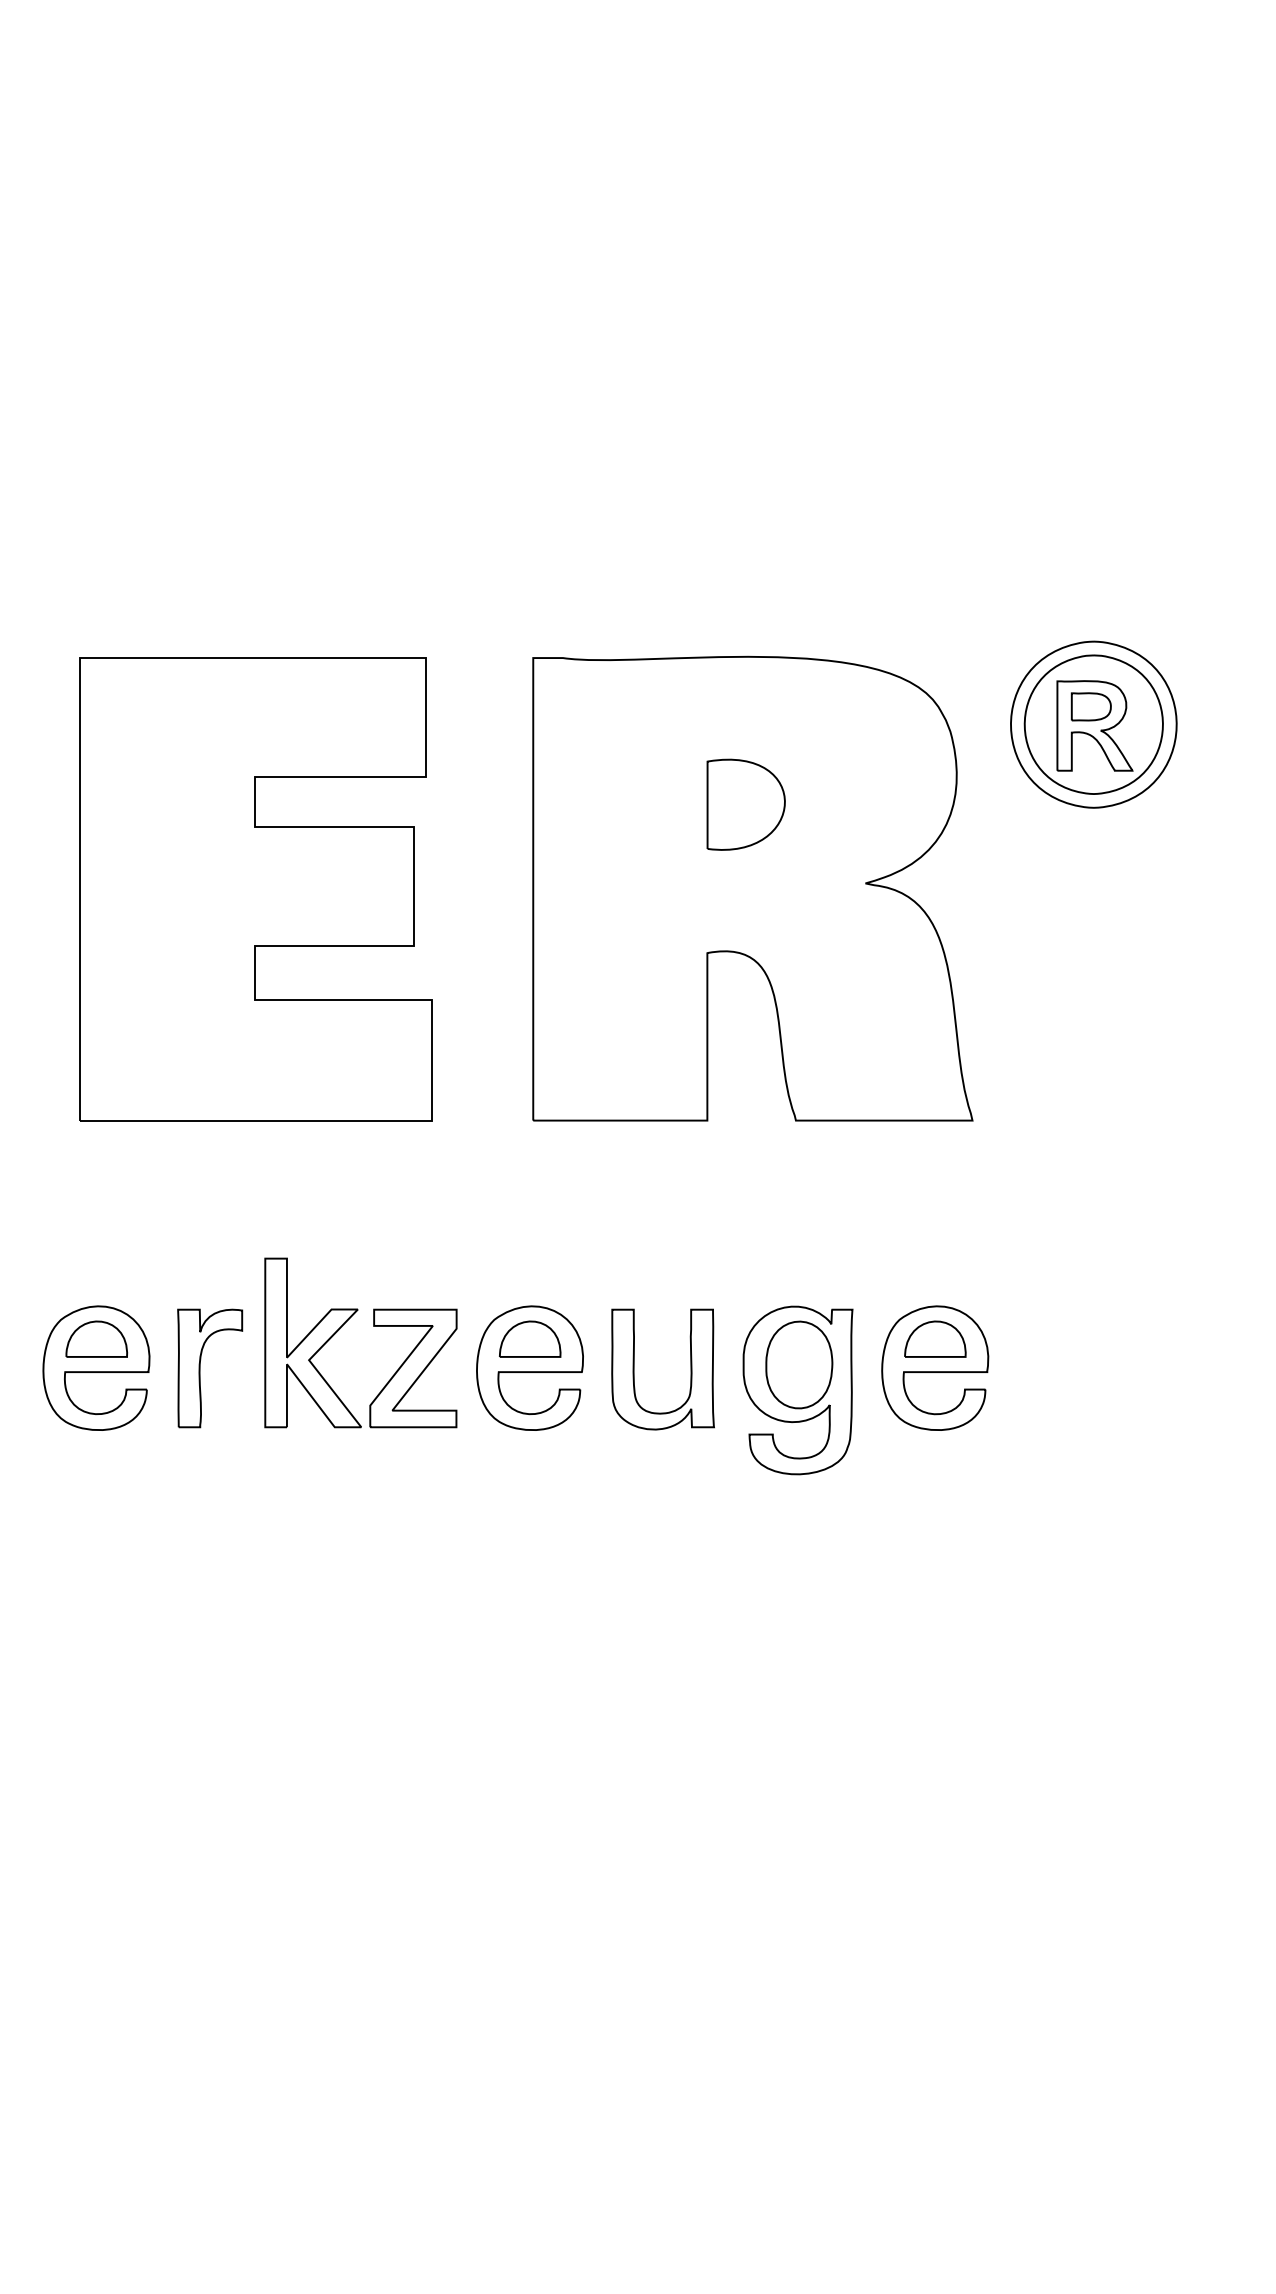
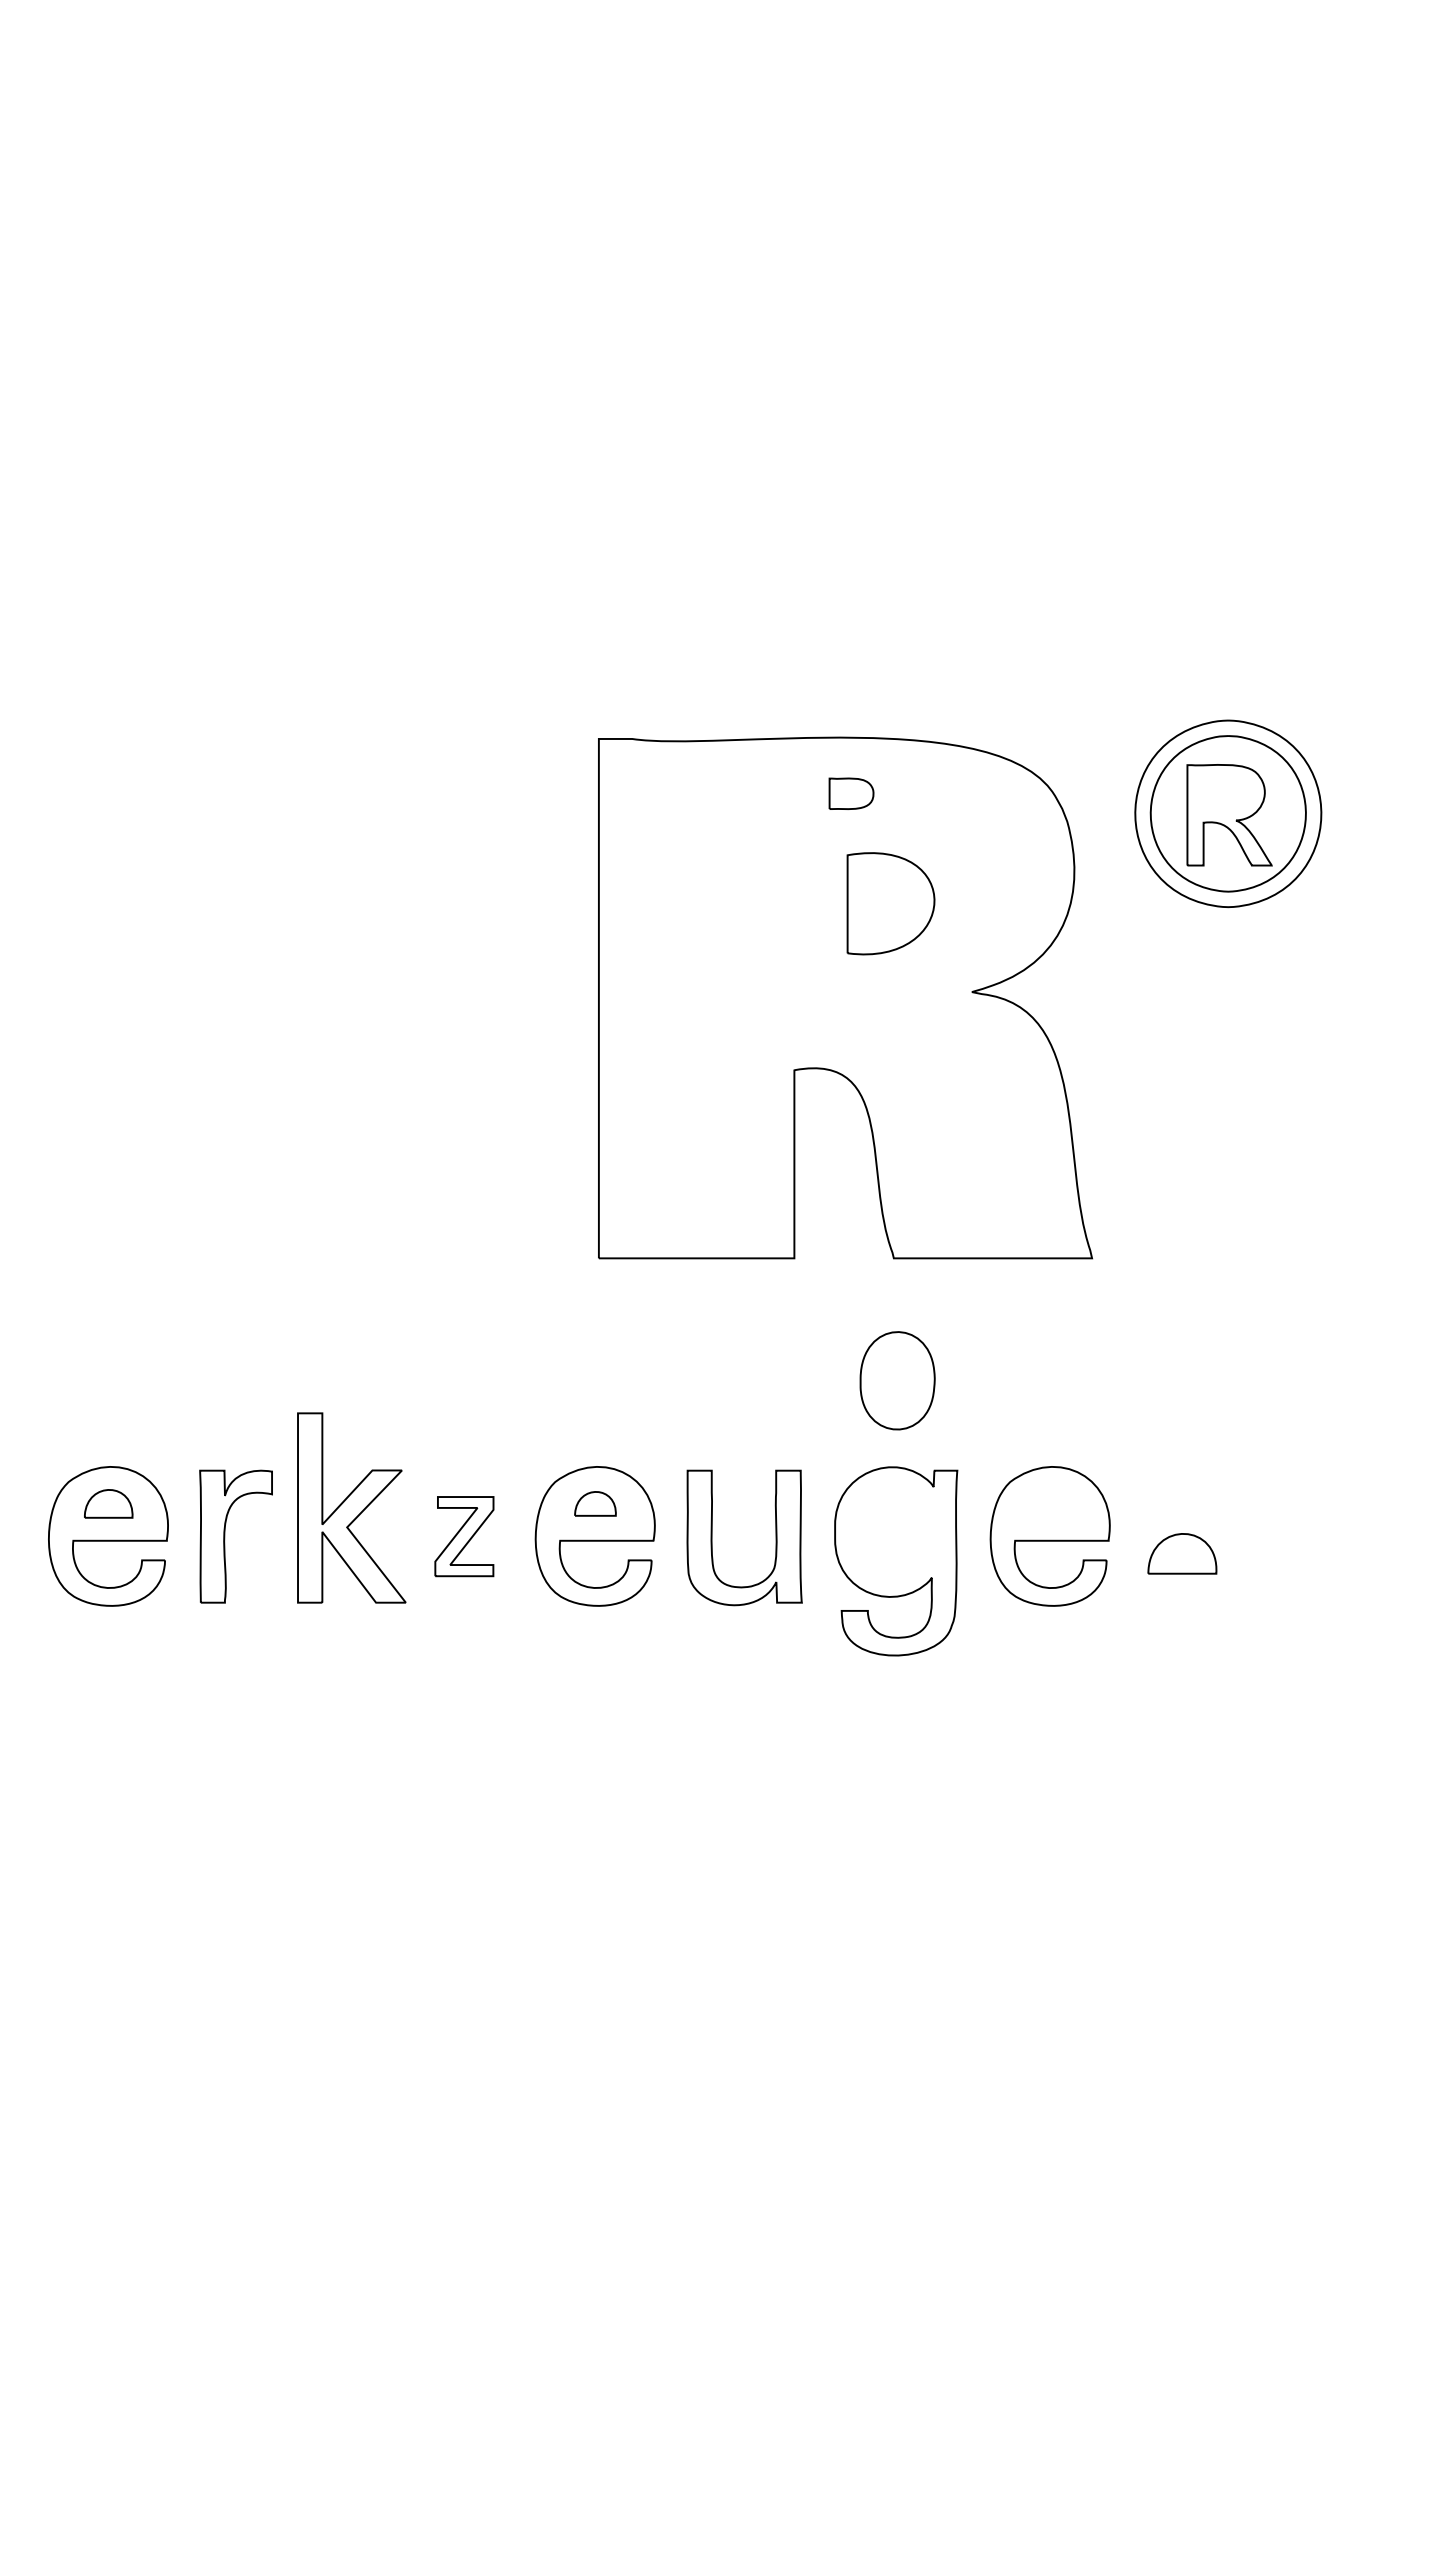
part: (1091, 706) -> (851, 793), moved
part: (745, 804) -> (890, 903), moved
part: (255, 889) -> (287, 998), removed
part: (96, 1338) -> (108, 1503), size x0.7
part: (530, 1338) -> (595, 1503), size x0.6
part: (935, 1338) -> (1182, 1553), moved
part: (799, 1364) -> (897, 1380), moved
part: (413, 1368) -> (464, 1536), size x0.6

